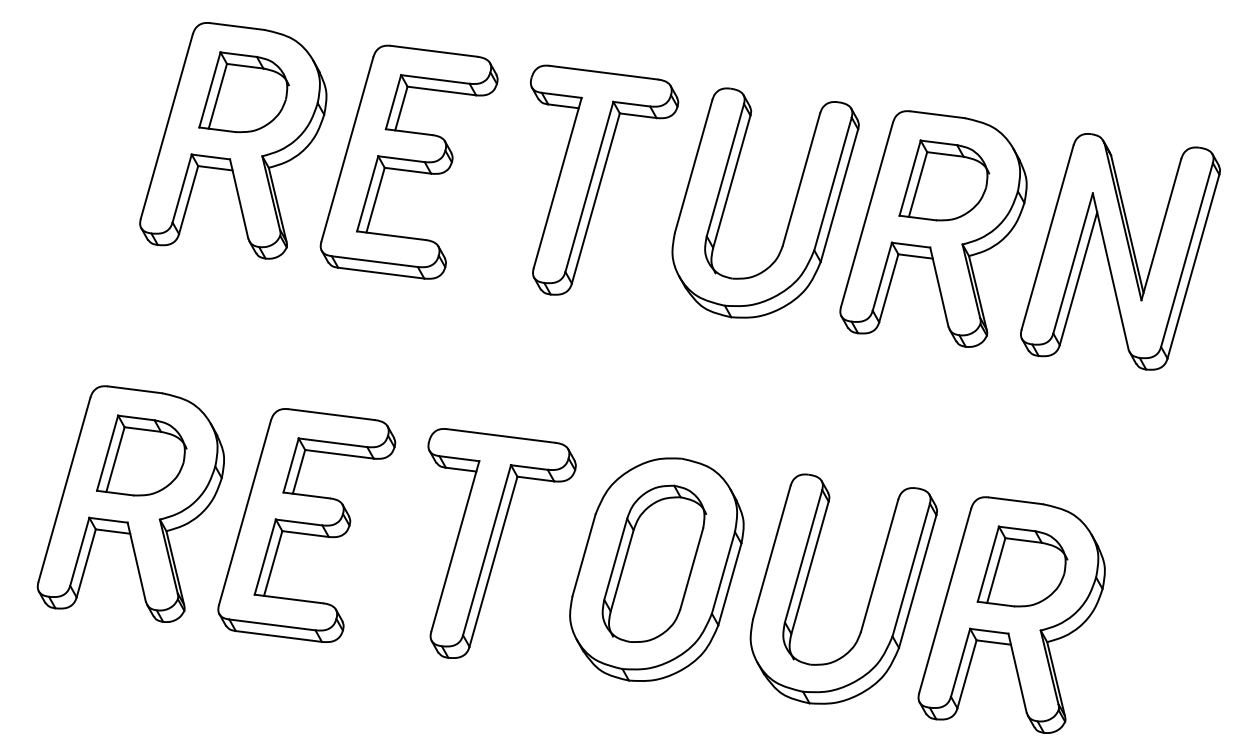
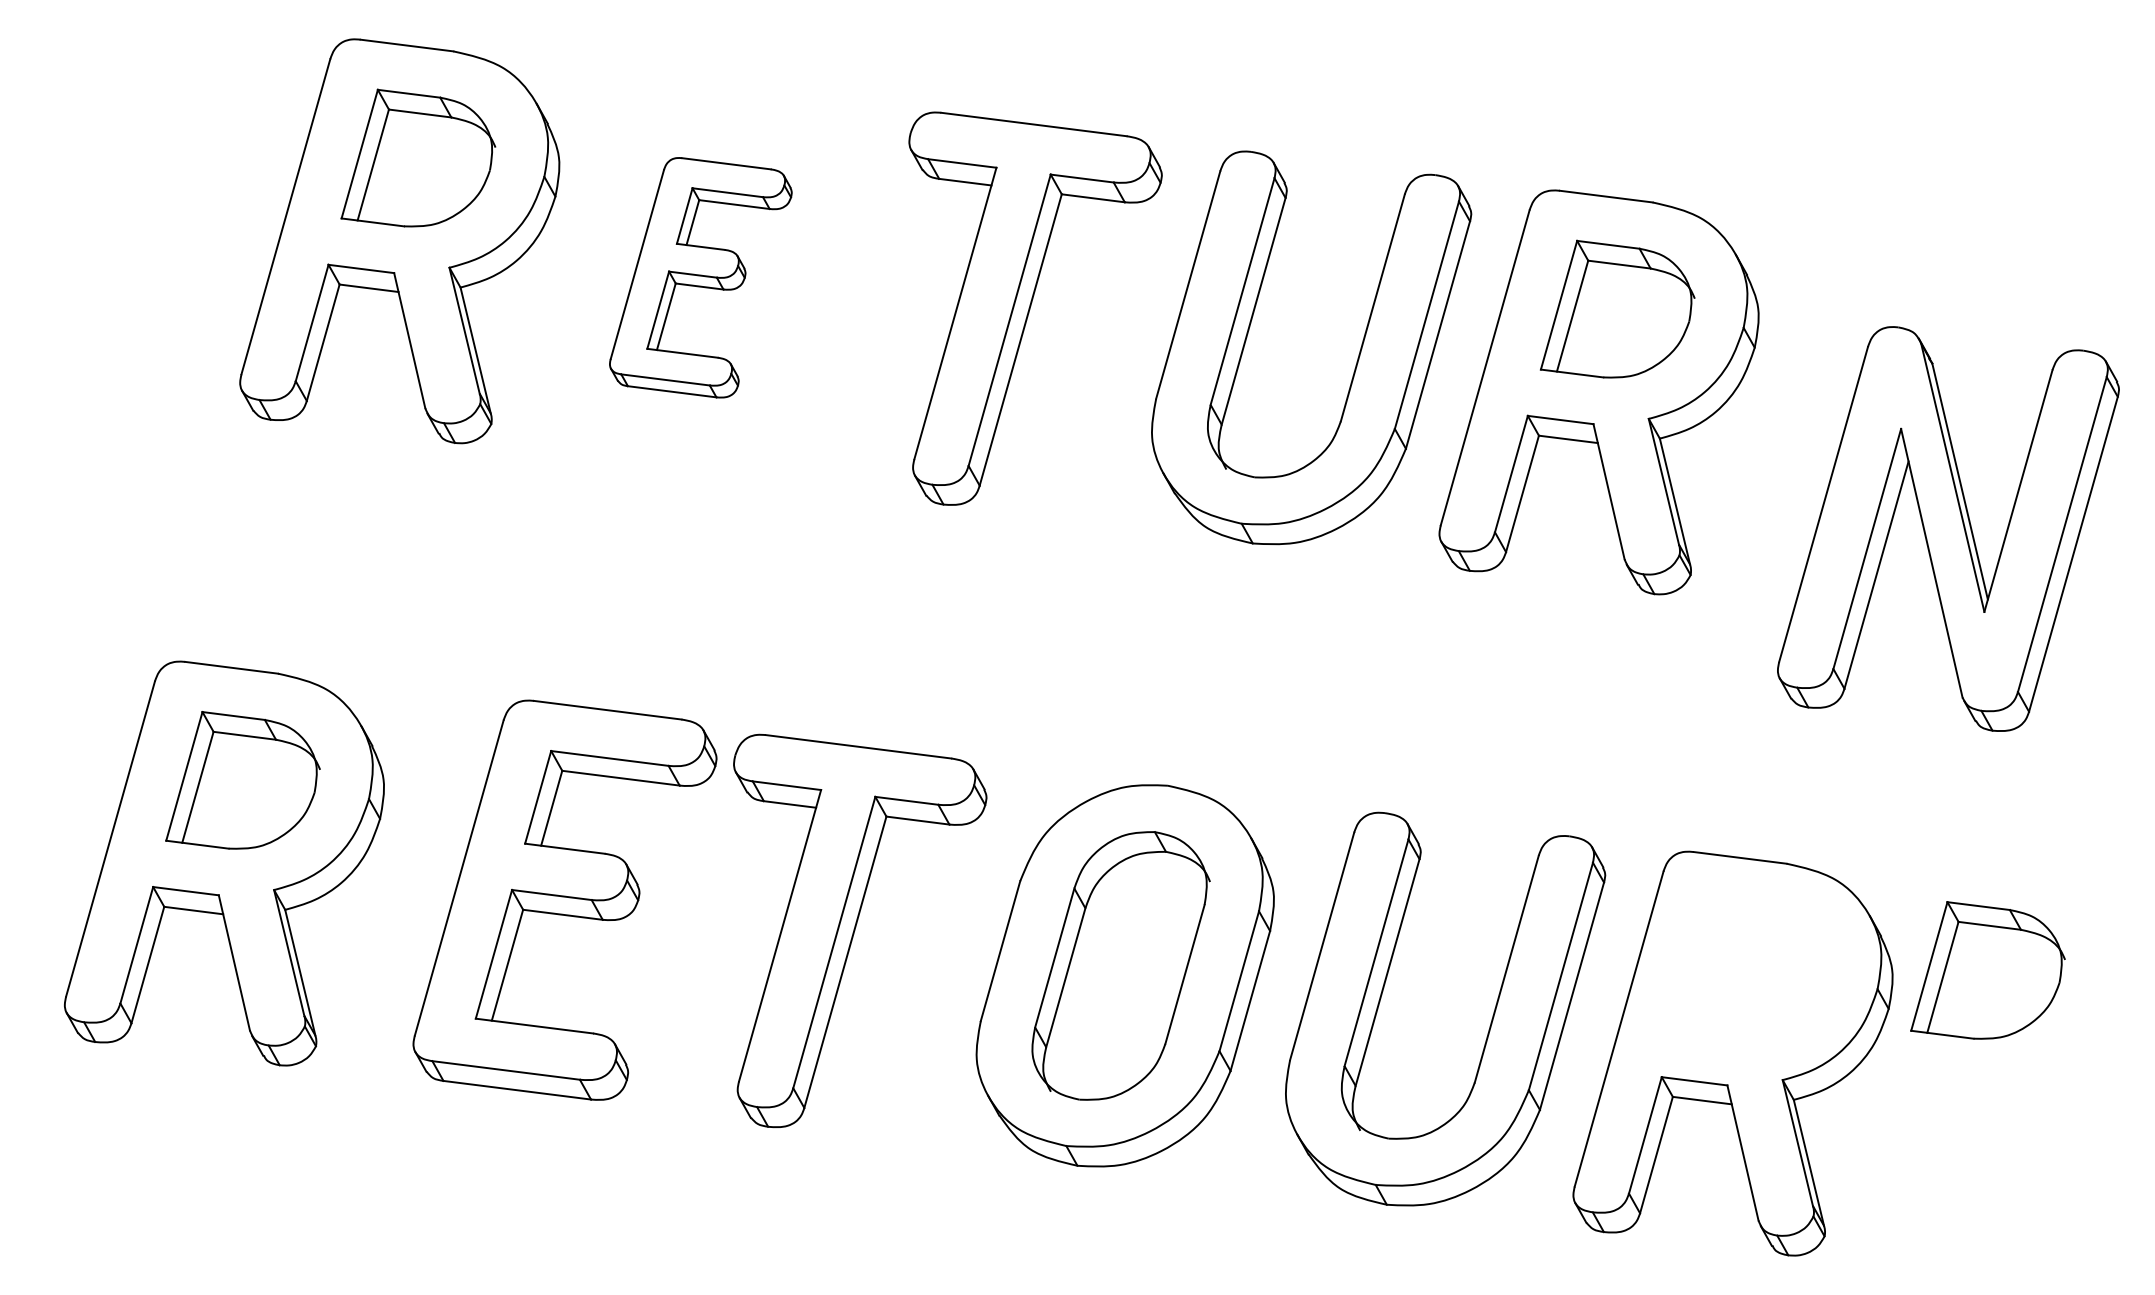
part: (408, 161) -> (699, 276), size x0.6
part: (1120, 251) -> (1948, 528), moved
part: (306, 525) -> (564, 900), moved
part: (1022, 566) -> (1987, 970), moved

